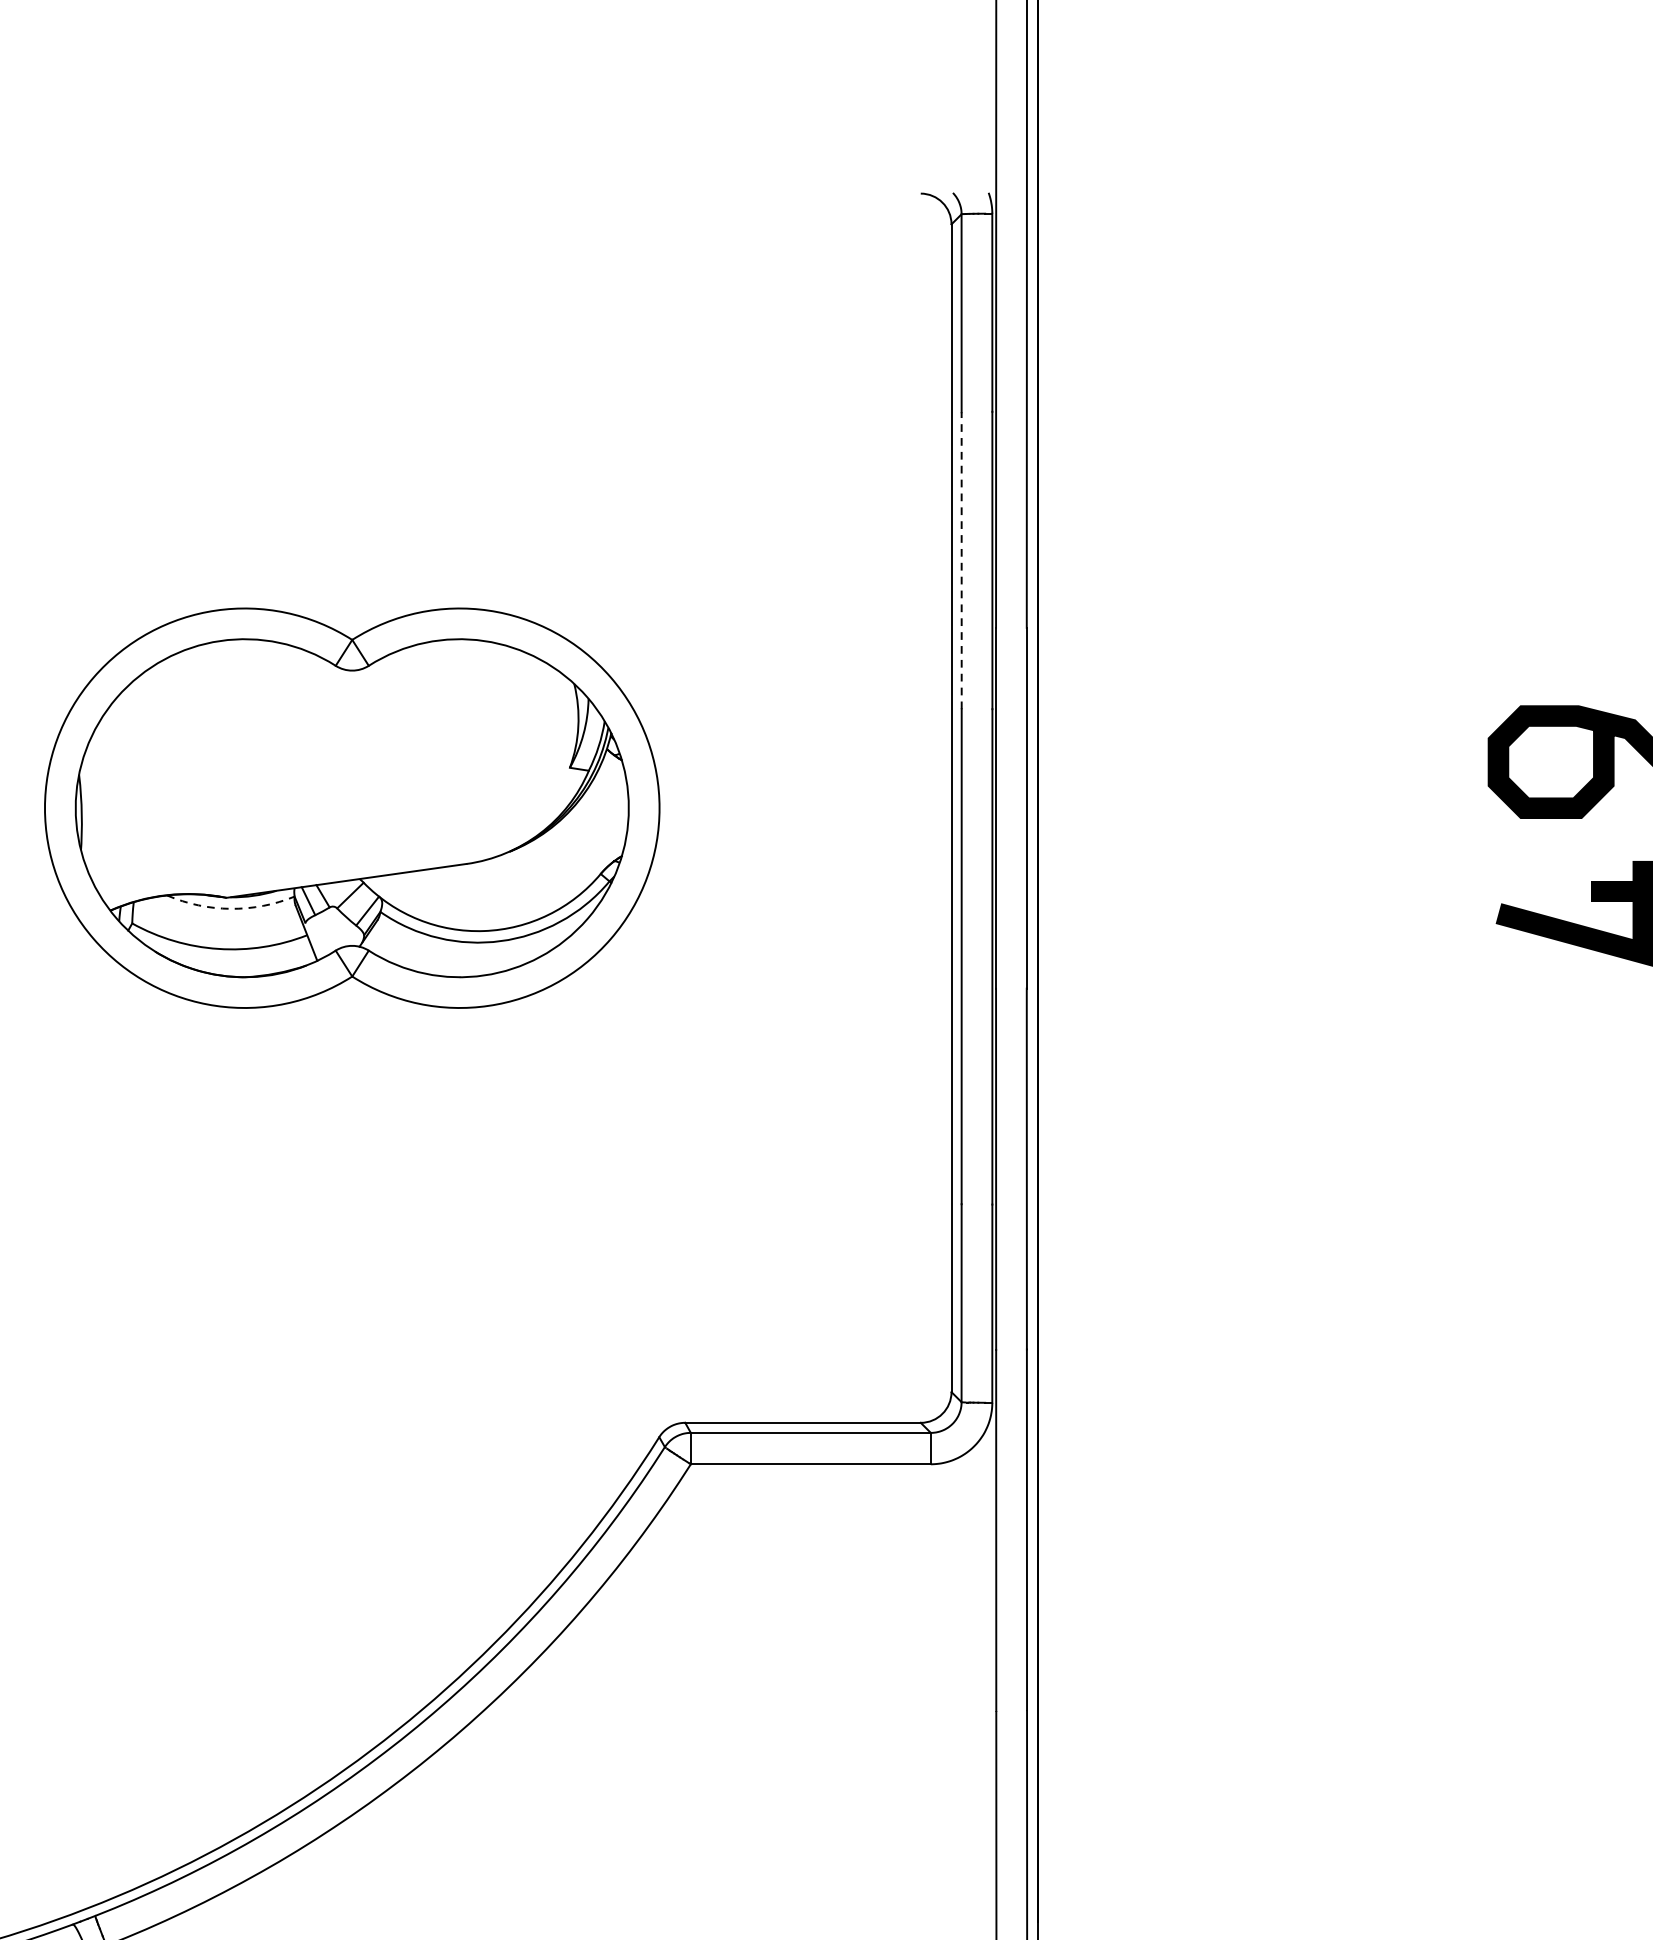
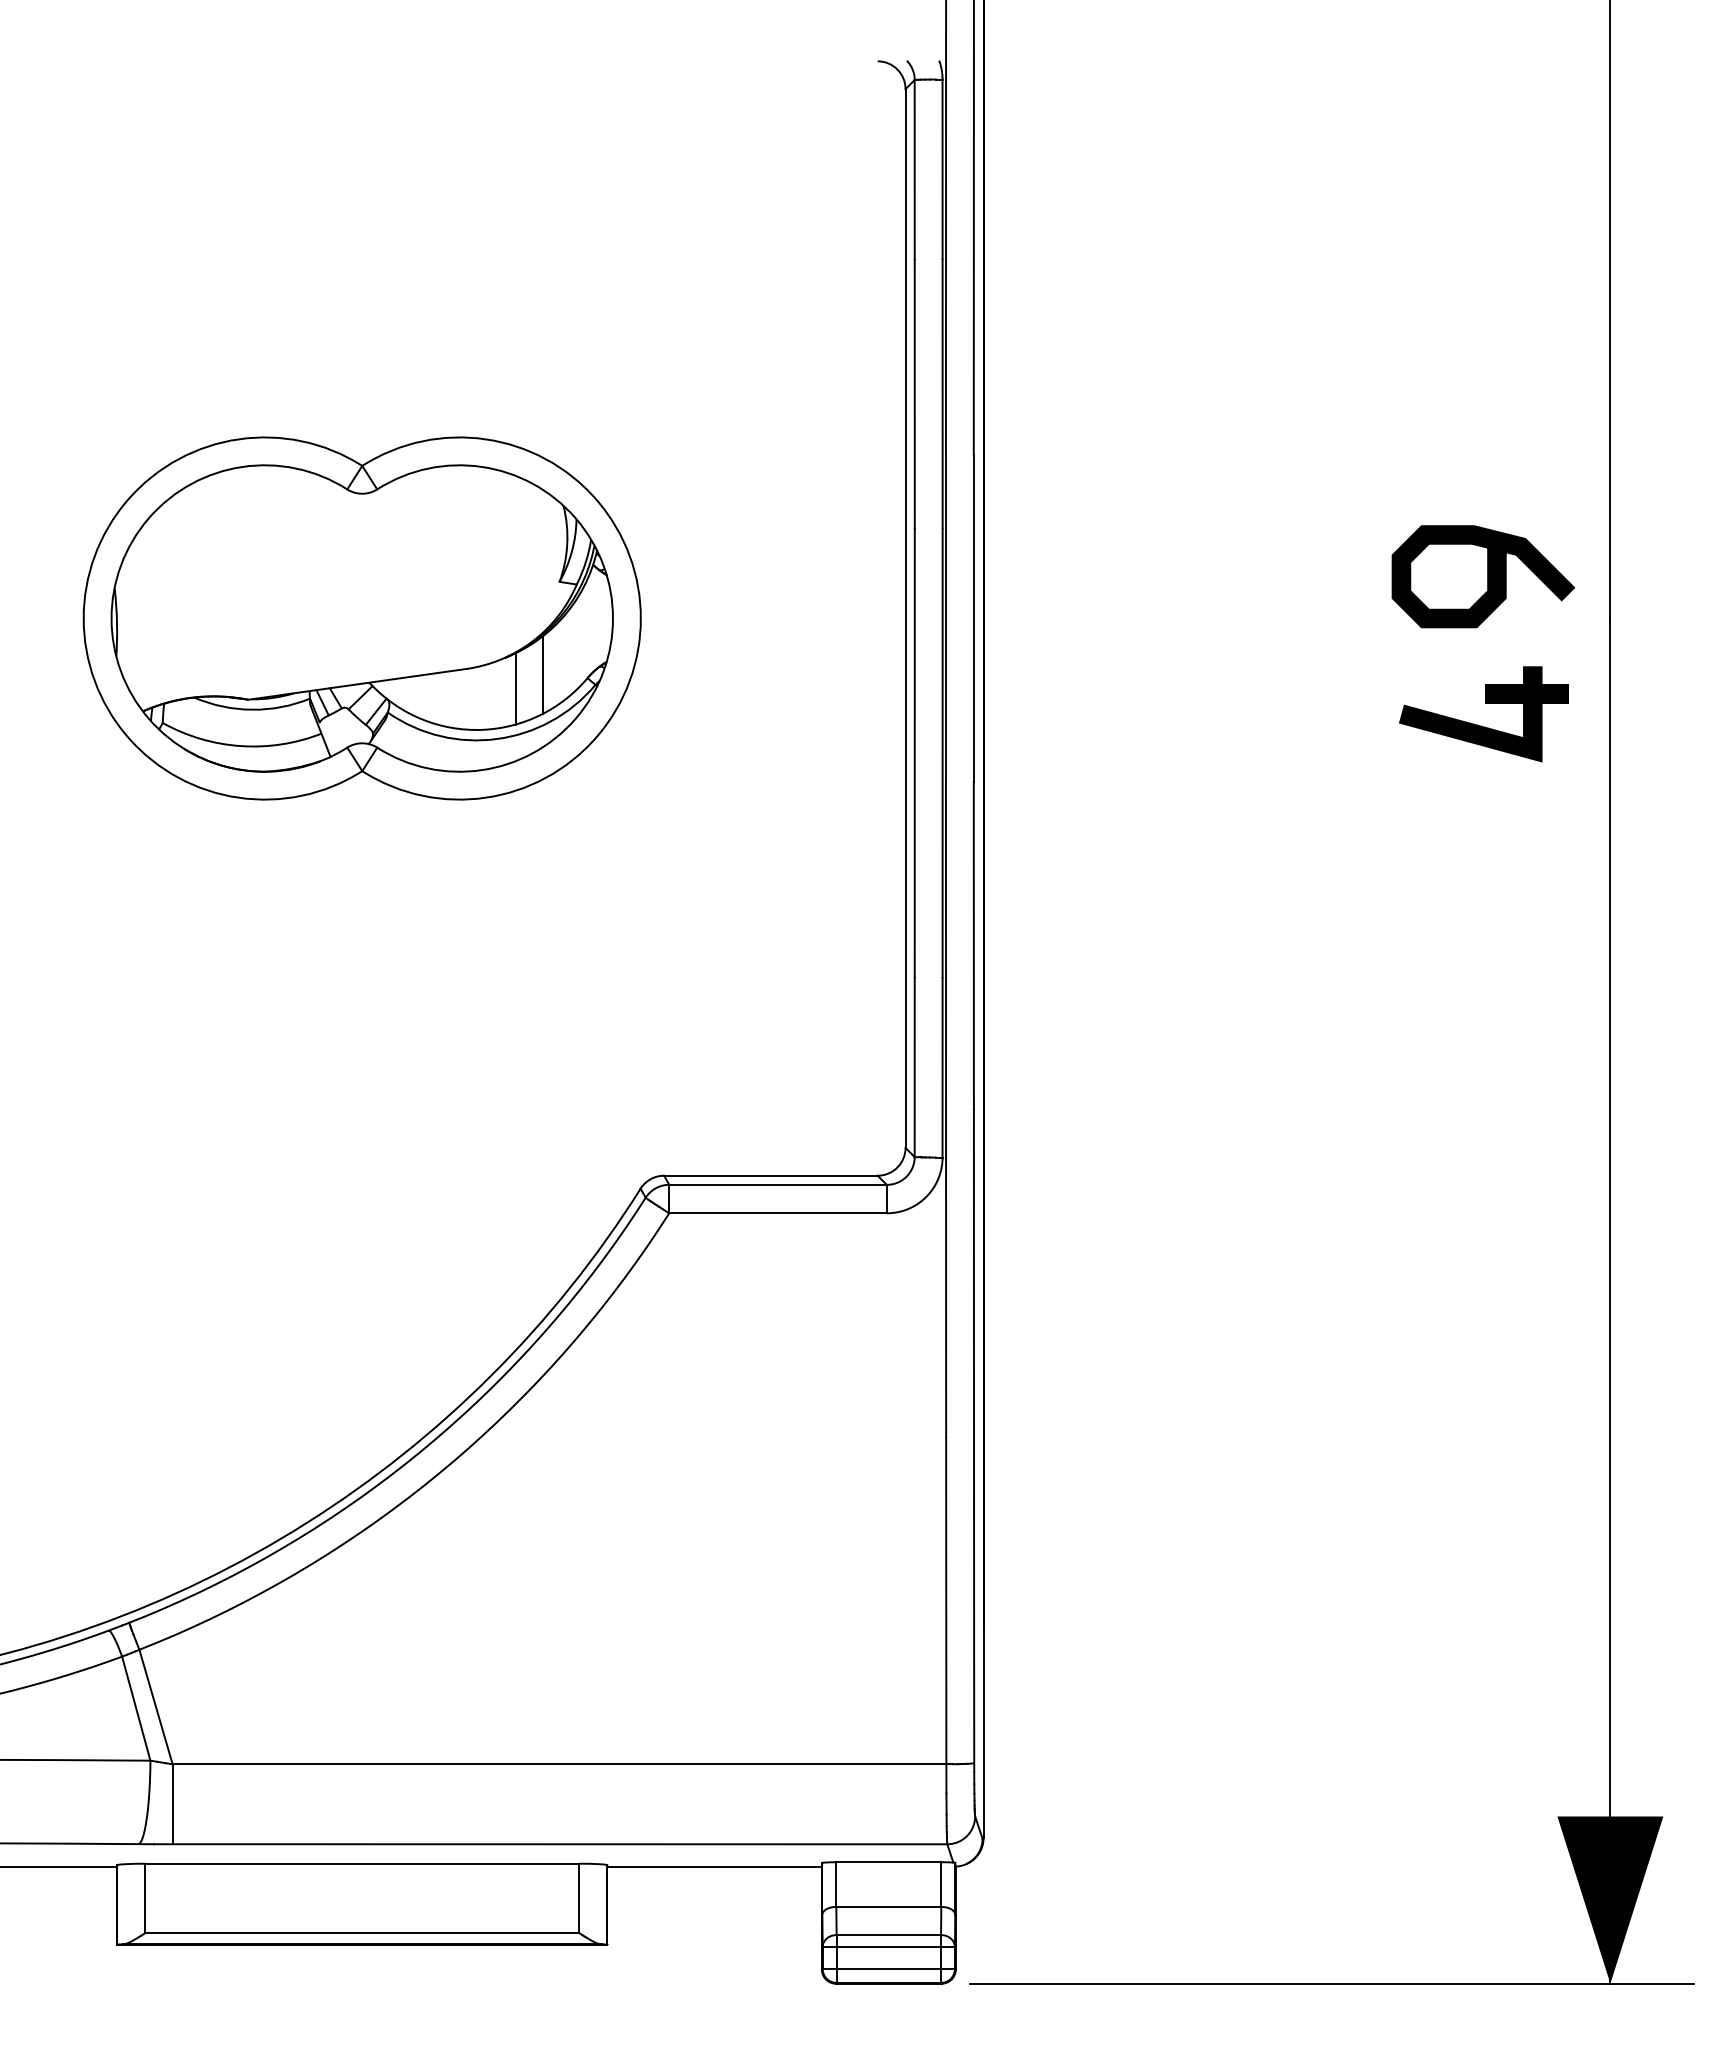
line: (961, 561) -> (914, 394), dashed -> solid
line: (552, 869) -> (543, 674), added
line: (521, 885) -> (515, 688), added
arc: (231, 908) -> (252, 709), dashed -> solid

